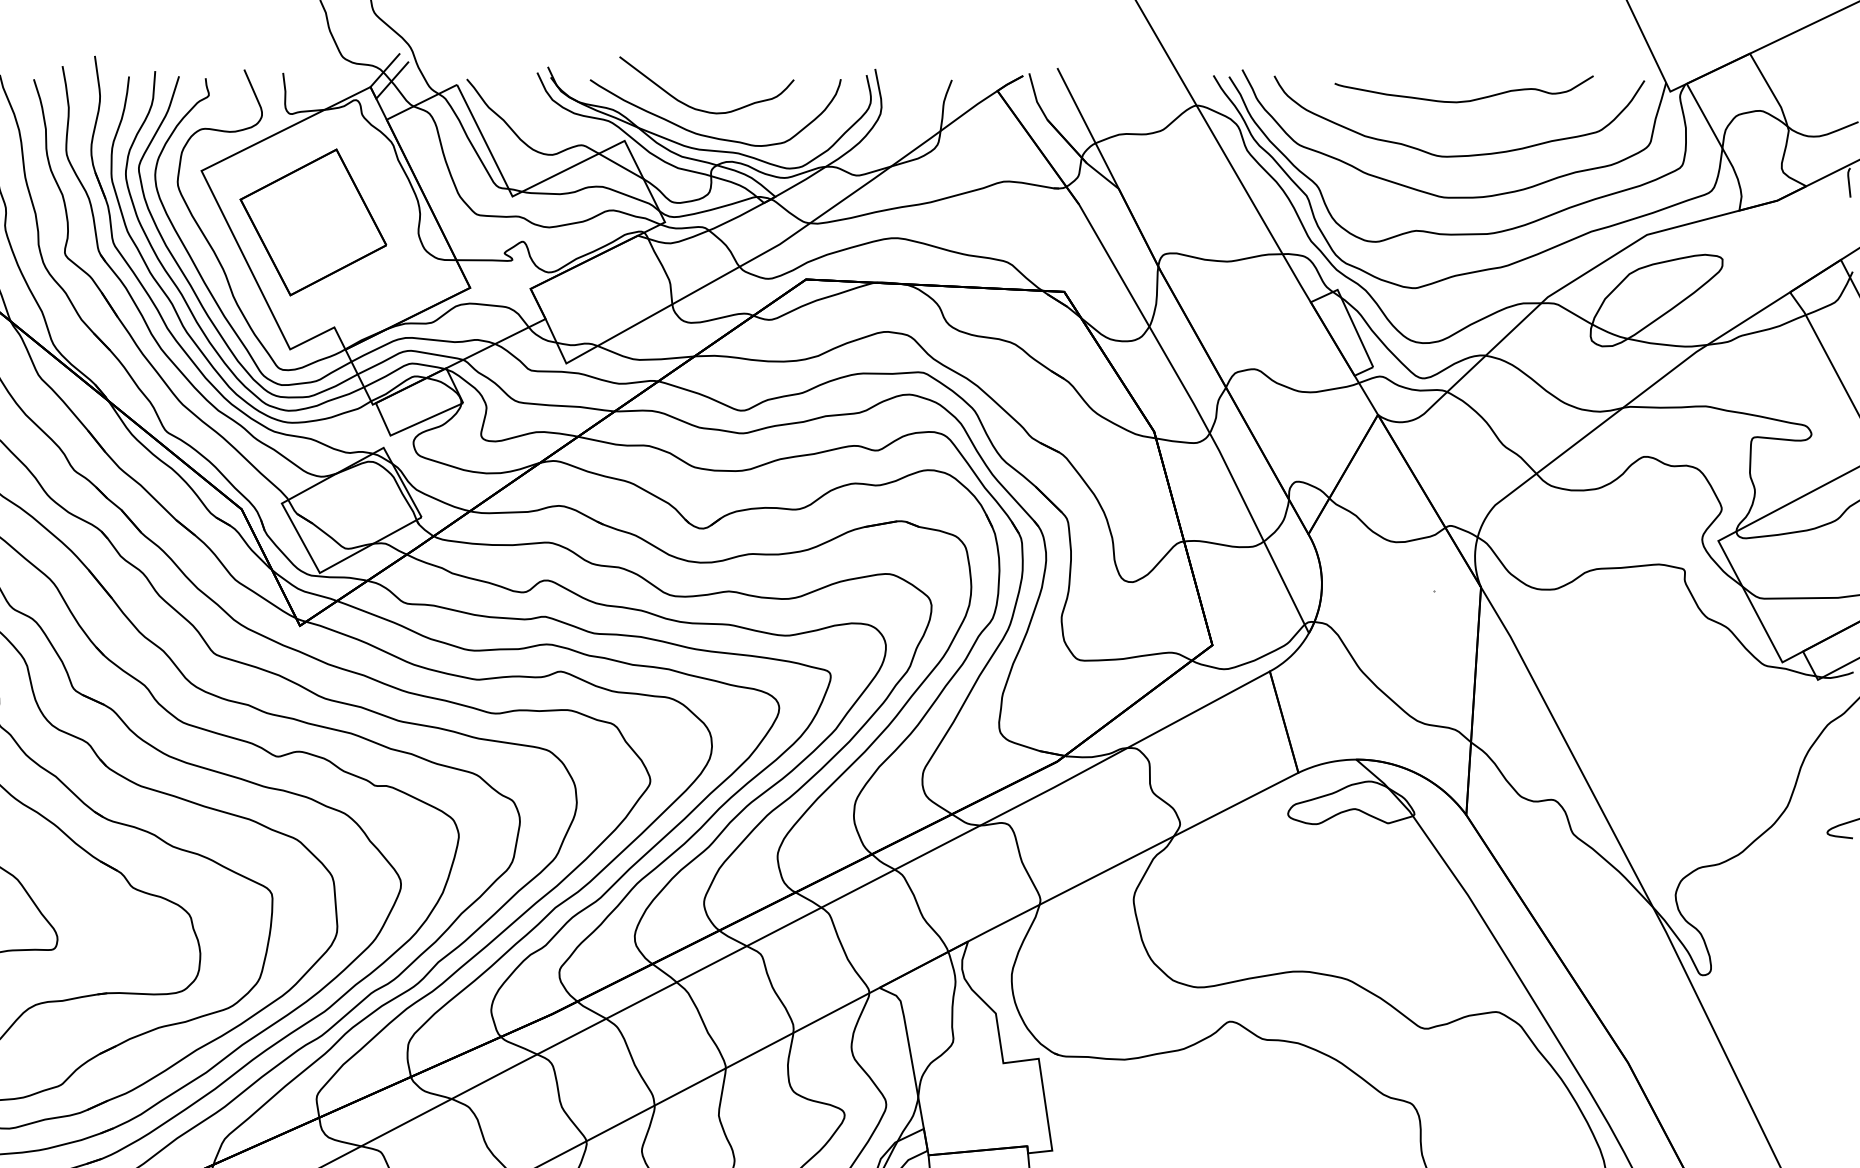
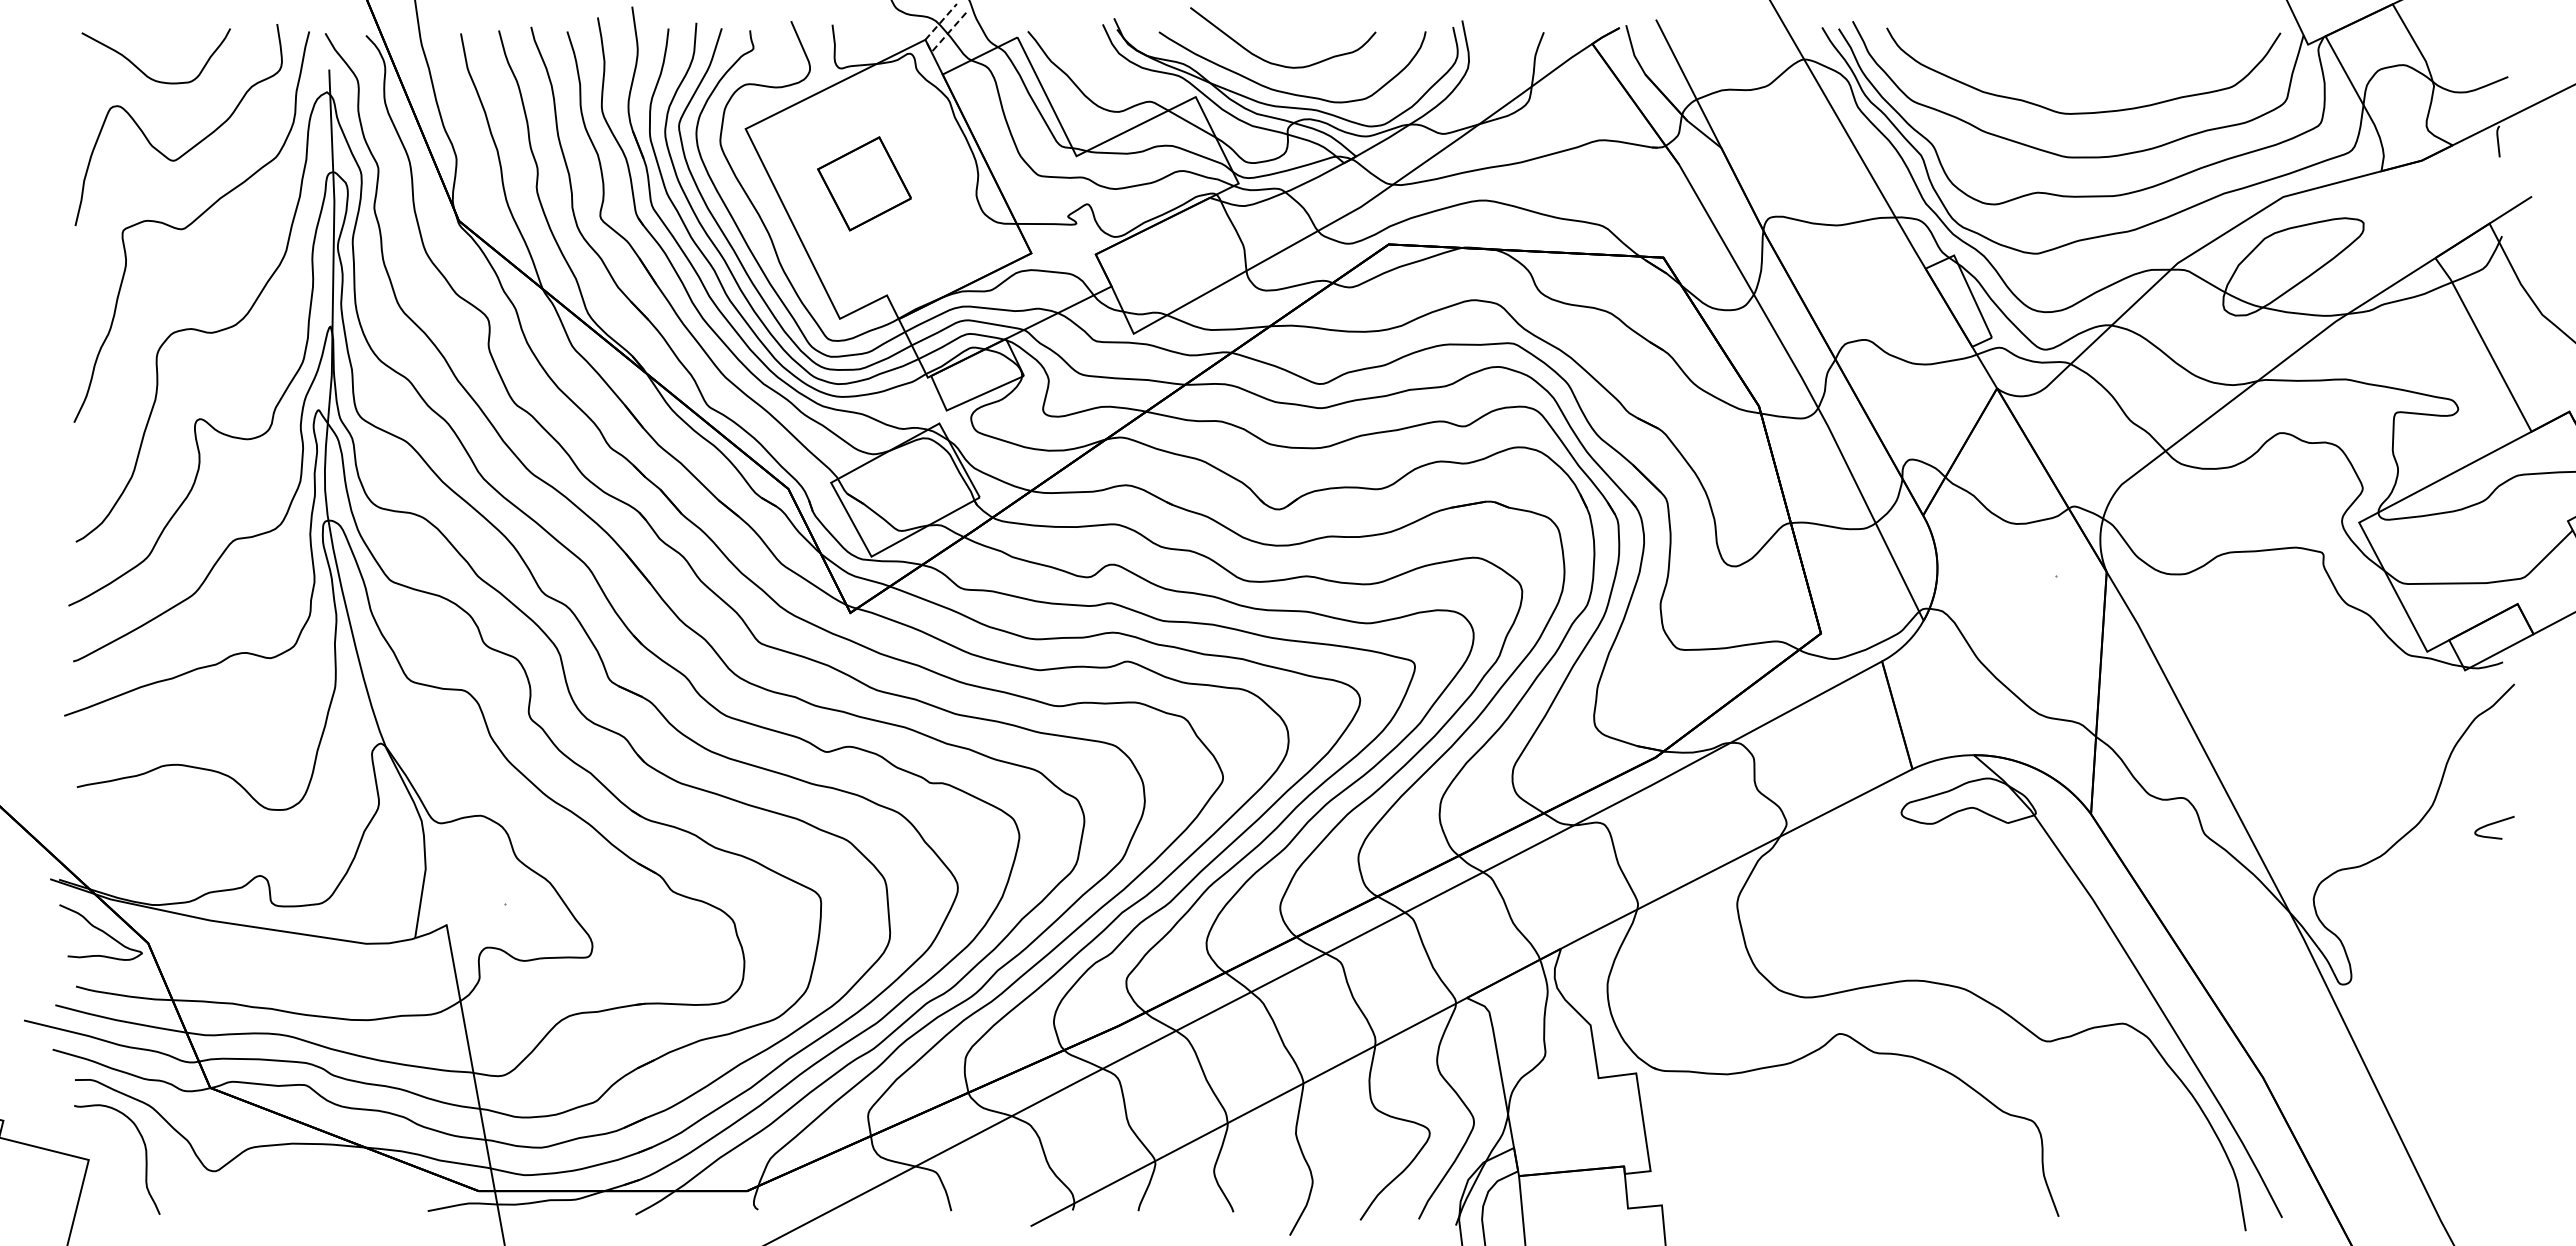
line: (374, 94) -> (929, 47), solid -> dashed
curve: (1463, 100) -> (2088, 54), removed
part: (313, 222) -> (864, 183), size x0.6

